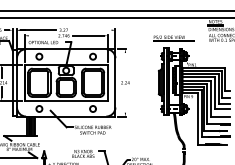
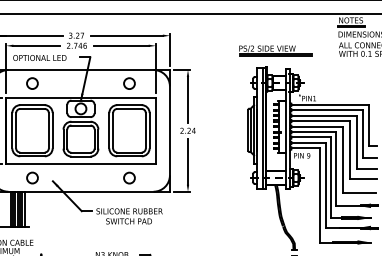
line: (91, 30) -> (126, 36), added
line: (41, 35) -> (36, 45), added
line: (125, 65) -> (188, 99), added
line: (125, 99) -> (188, 160), added

